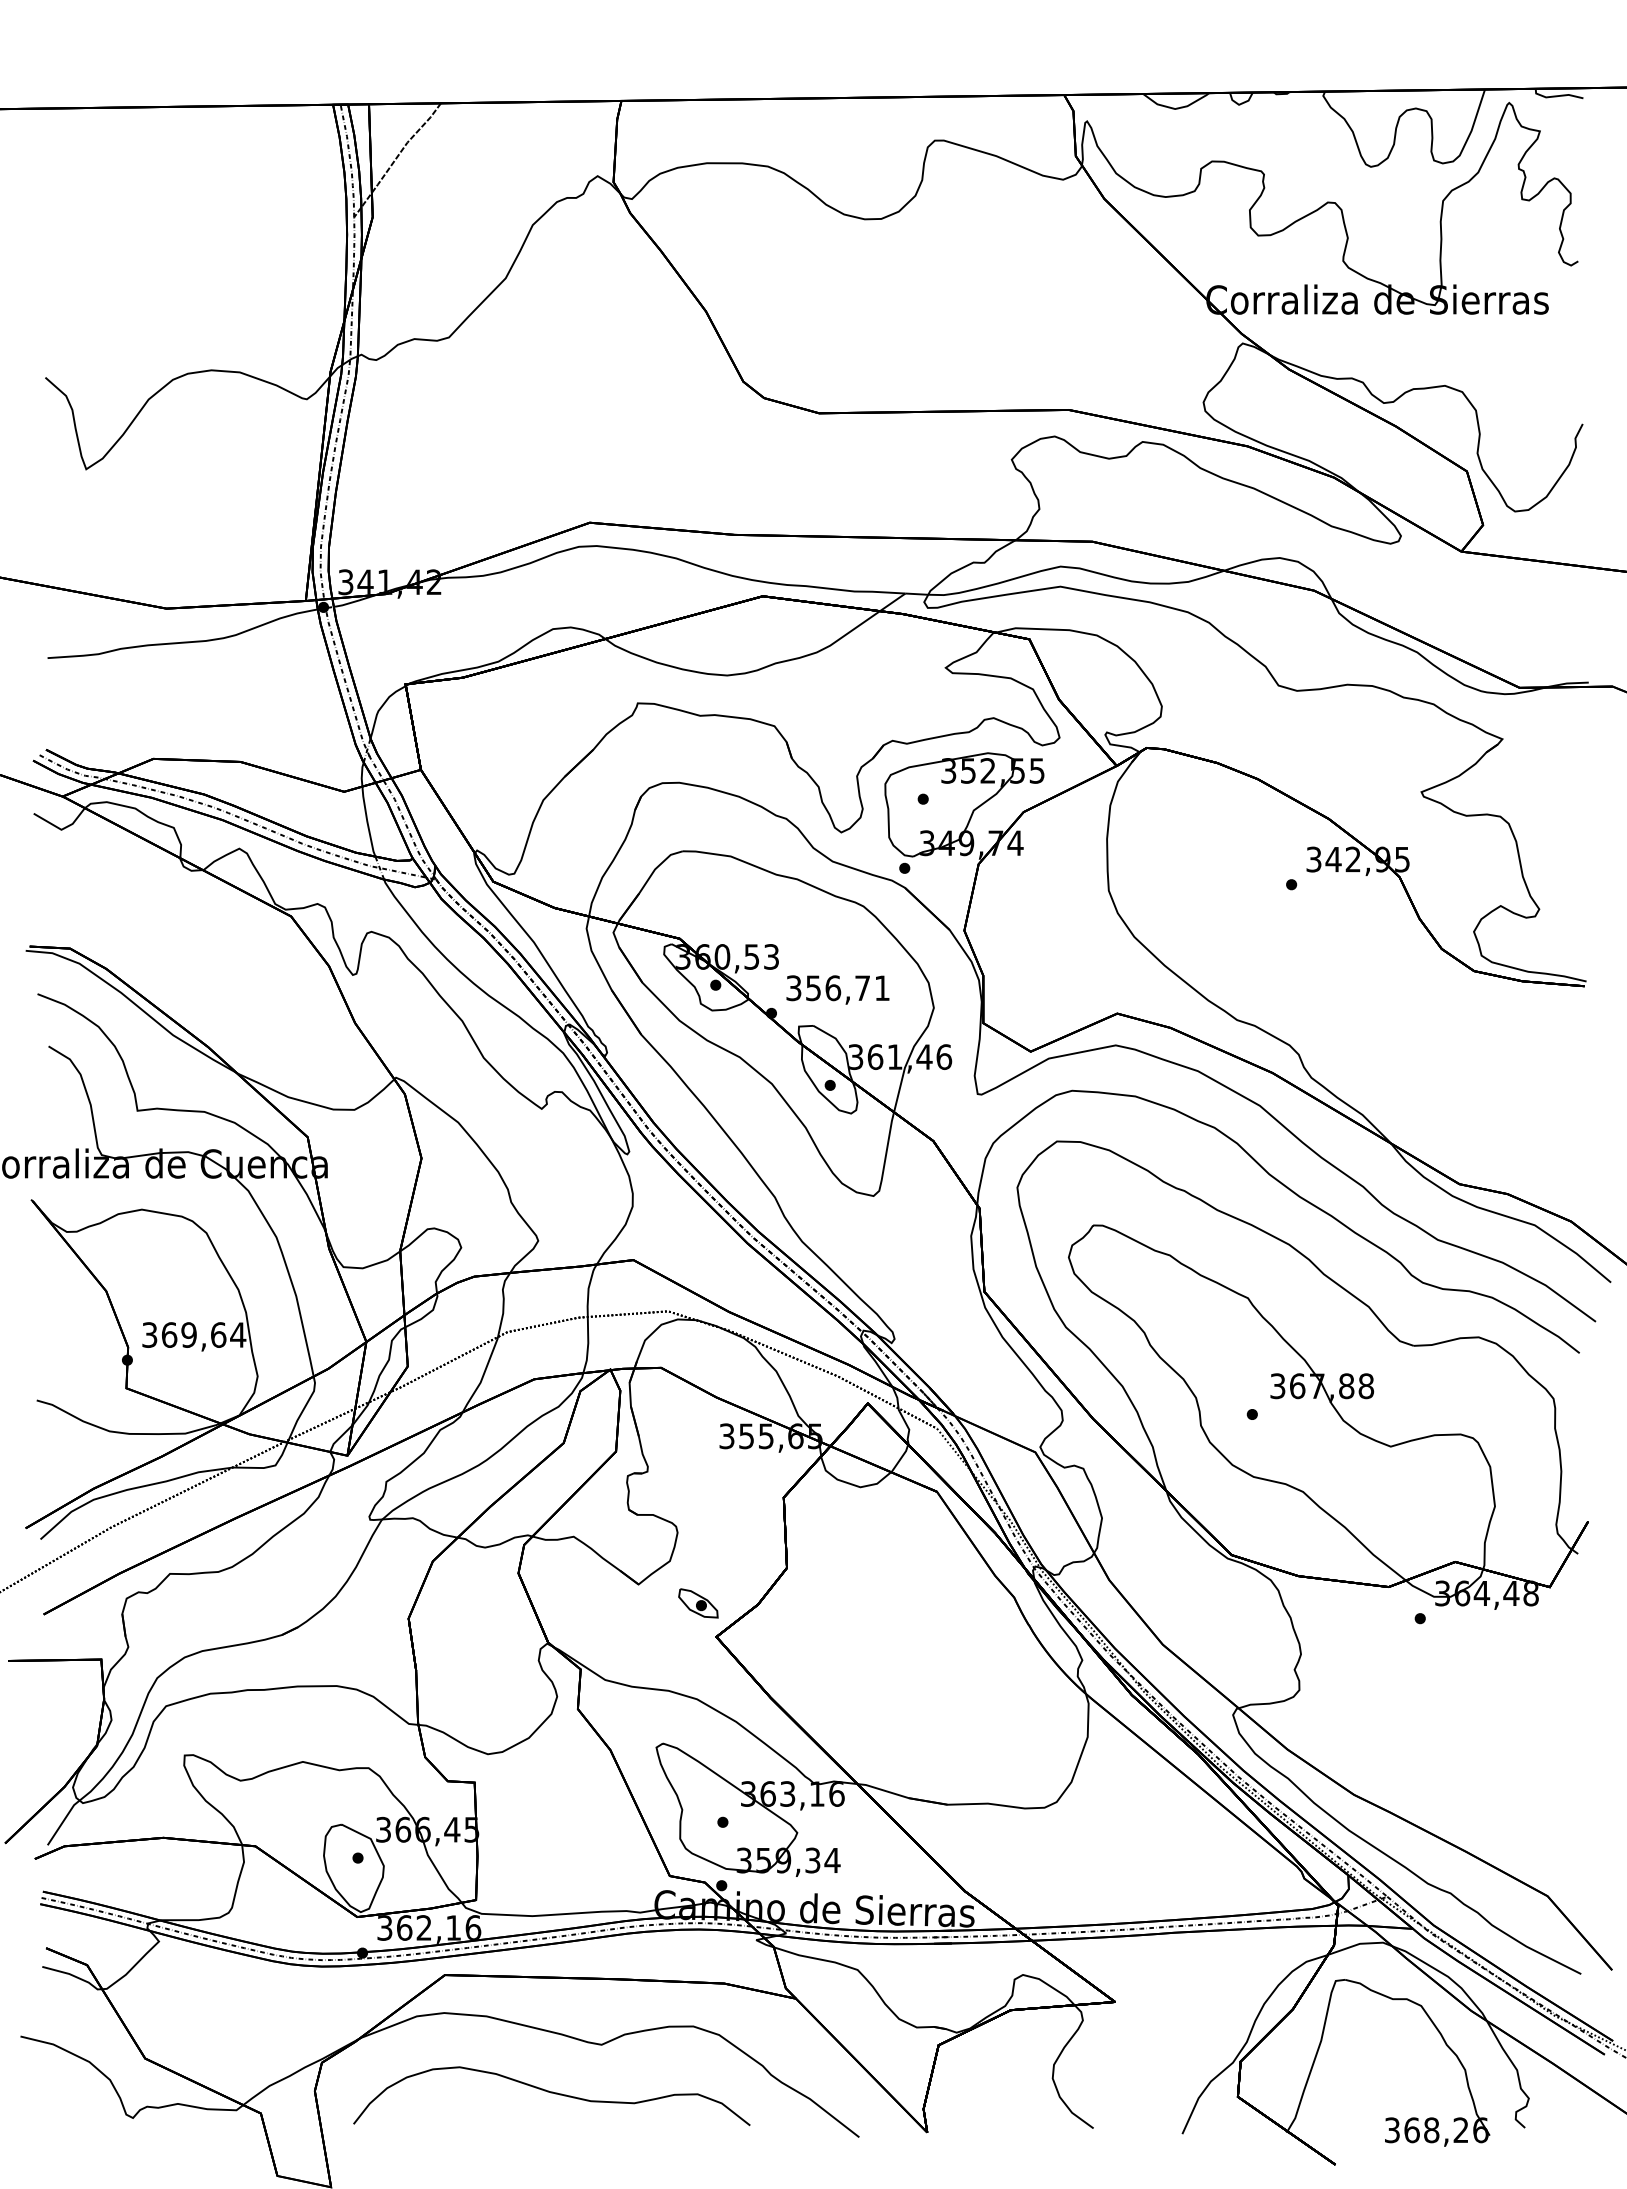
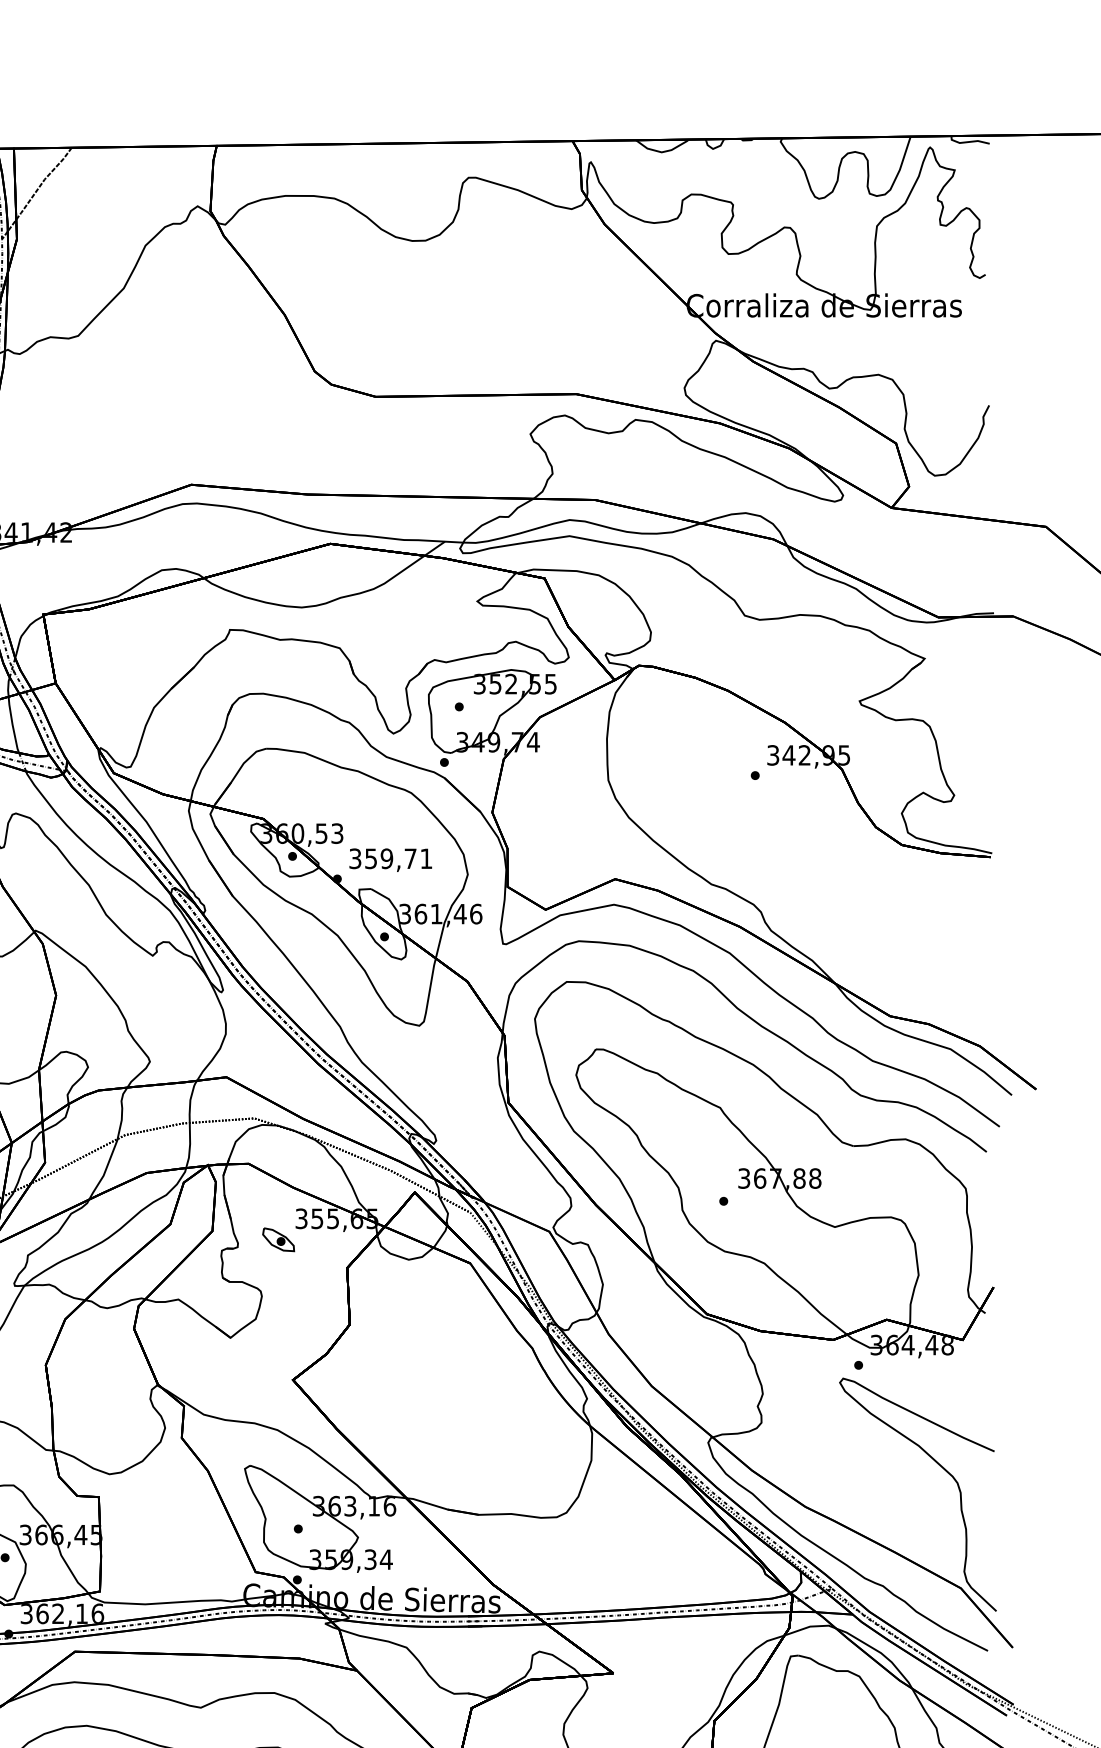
text: (833, 988) -> (387, 859), 356,71 -> 359,71
part: (698, 1603) -> (278, 1239), moved
curve: (1521, 1744) -> (939, 1466), added

